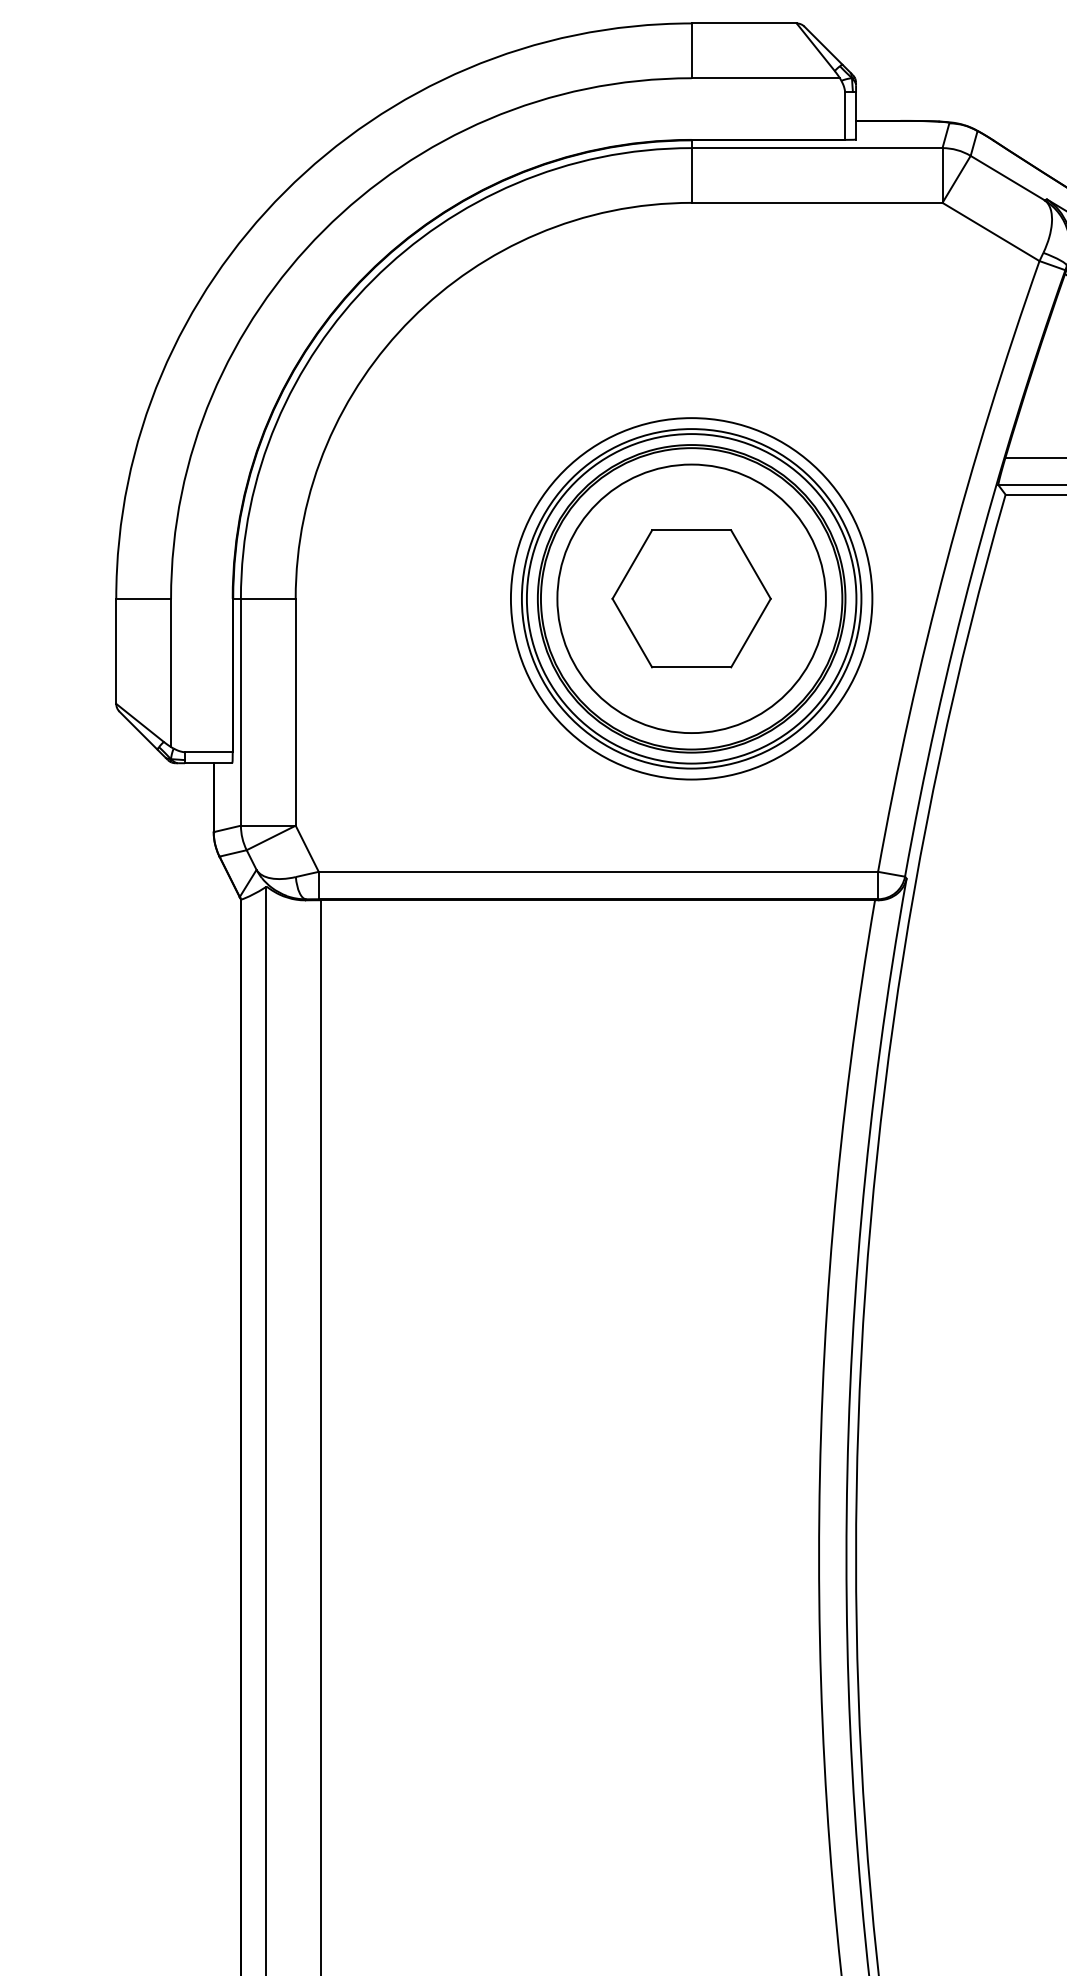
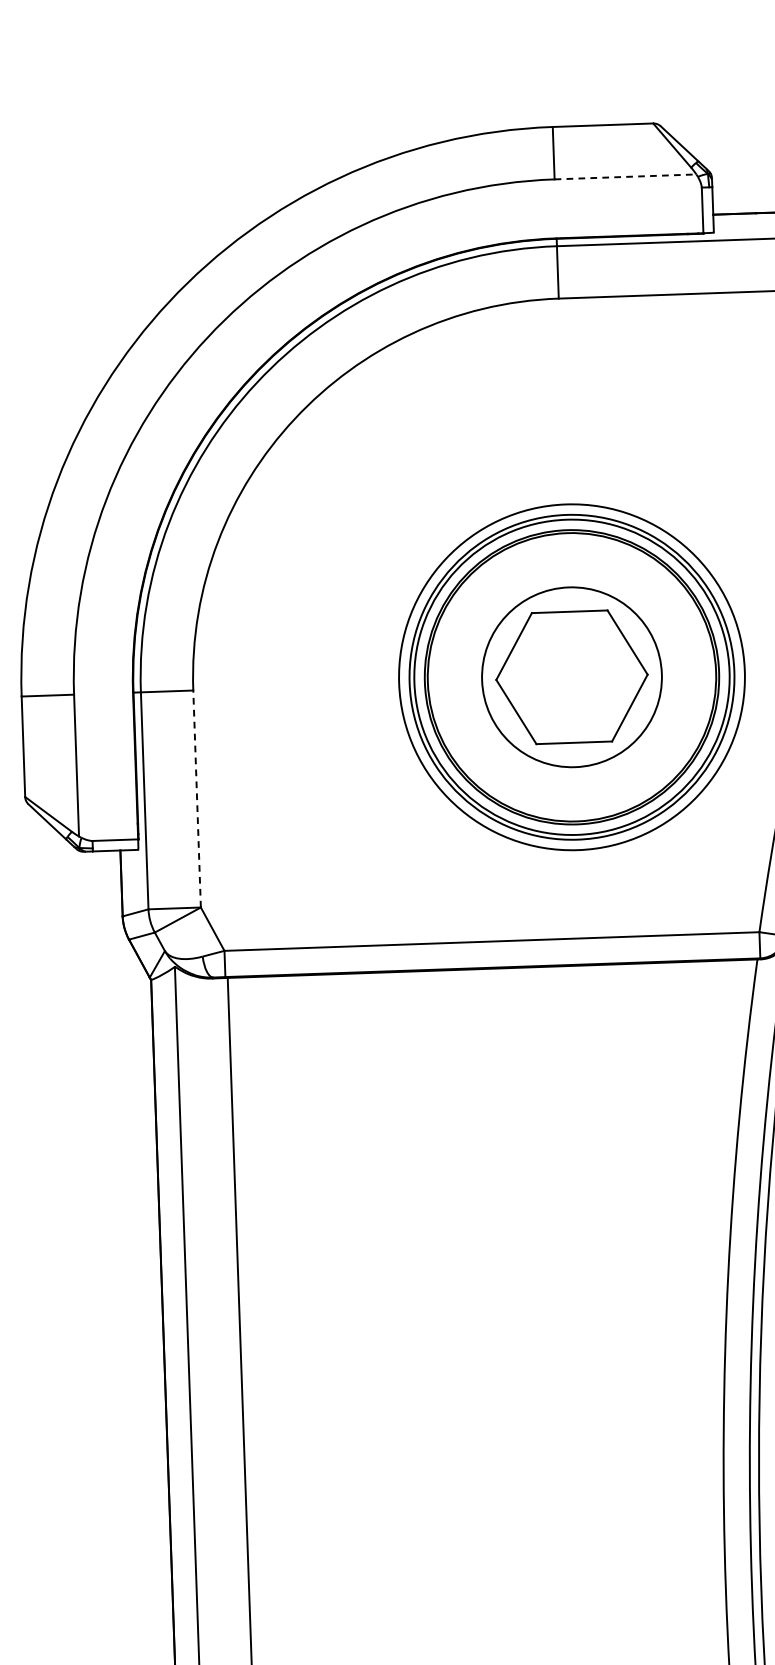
line: (766, 78) -> (626, 177), solid -> dashed
circle: (691, 598) -> (571, 676), size x0.7
line: (295, 711) -> (196, 798), solid -> dashed

